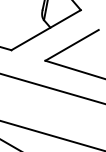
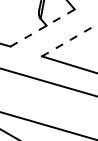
line: (47, 29) -> (43, 27), solid -> dashed
line: (71, 45) -> (66, 42), solid -> dashed

